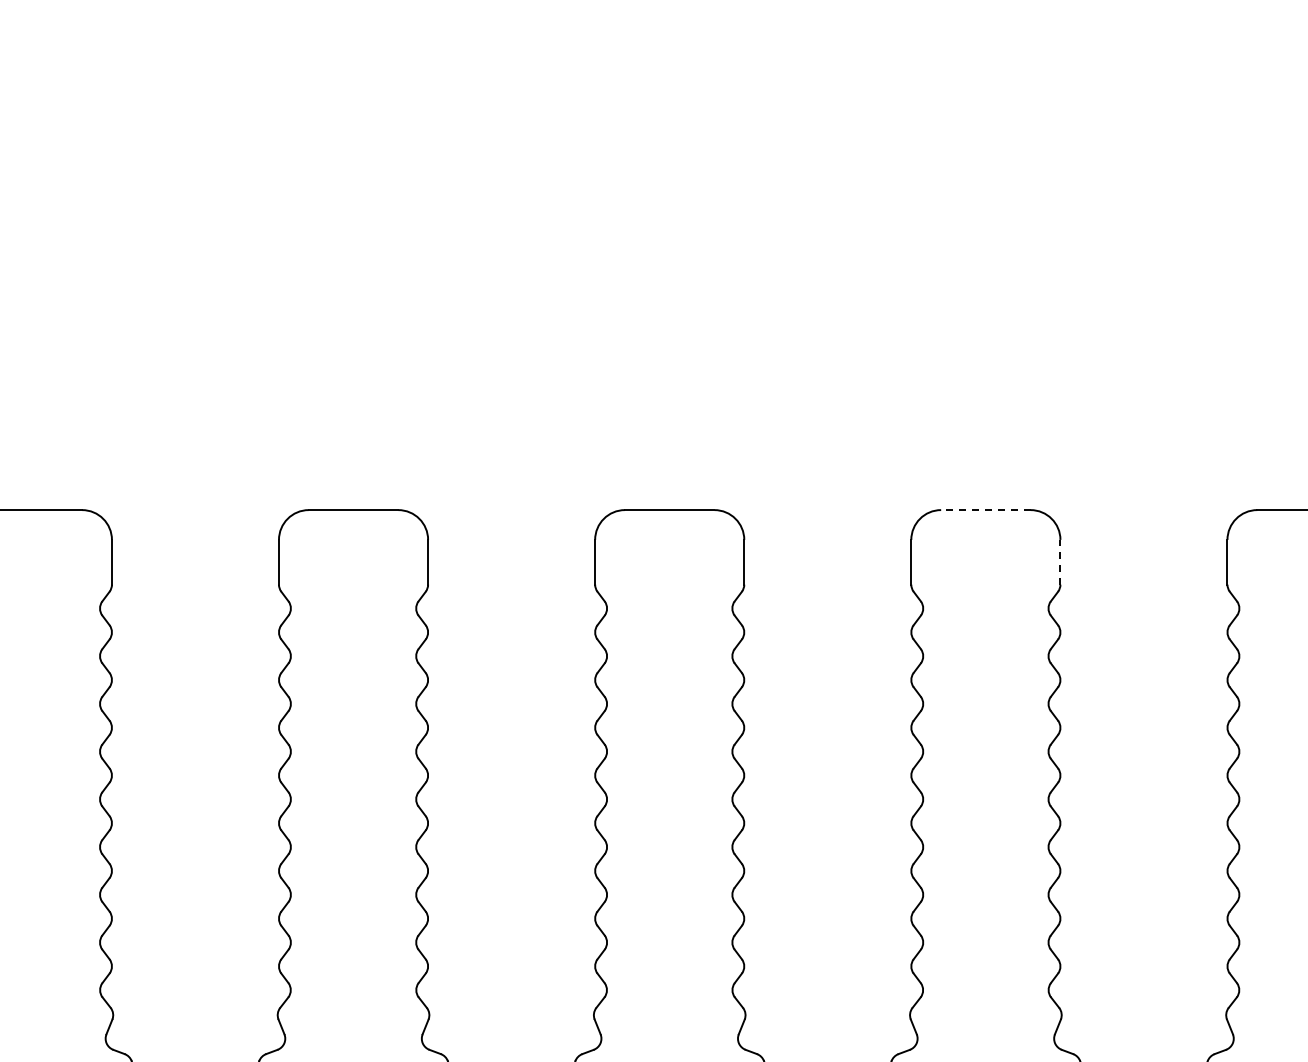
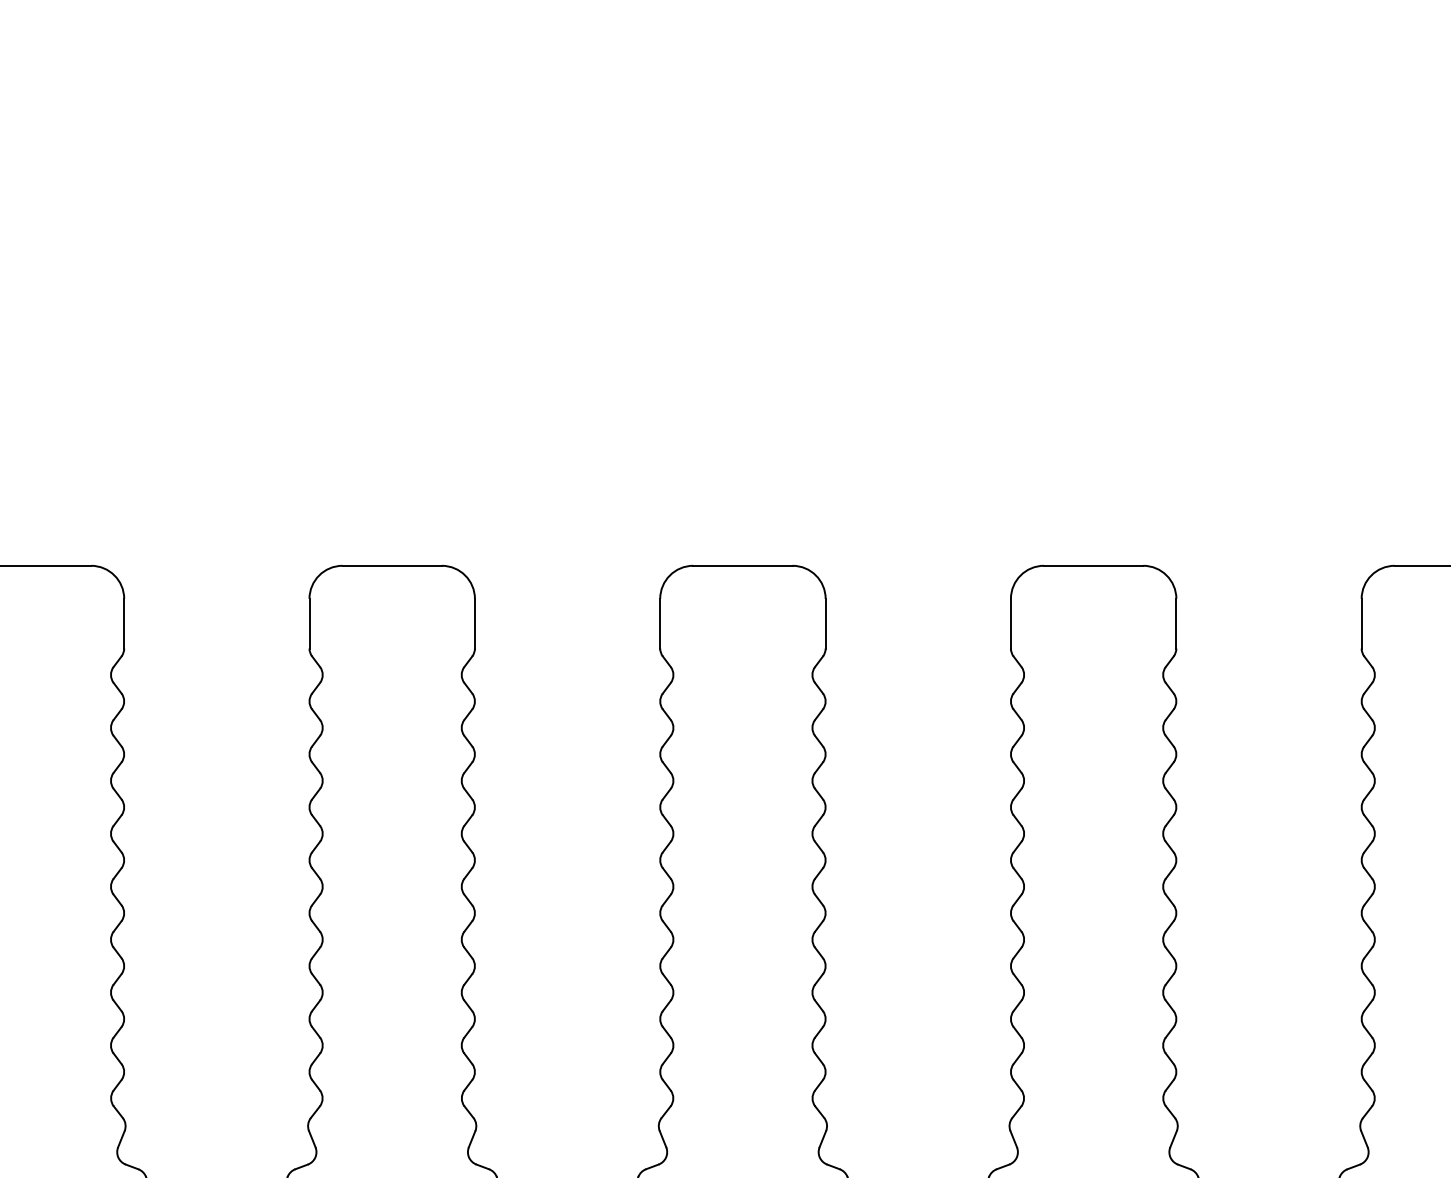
line: (985, 510) -> (1093, 566), dashed -> solid
line: (1060, 561) -> (1176, 622), dashed -> solid

